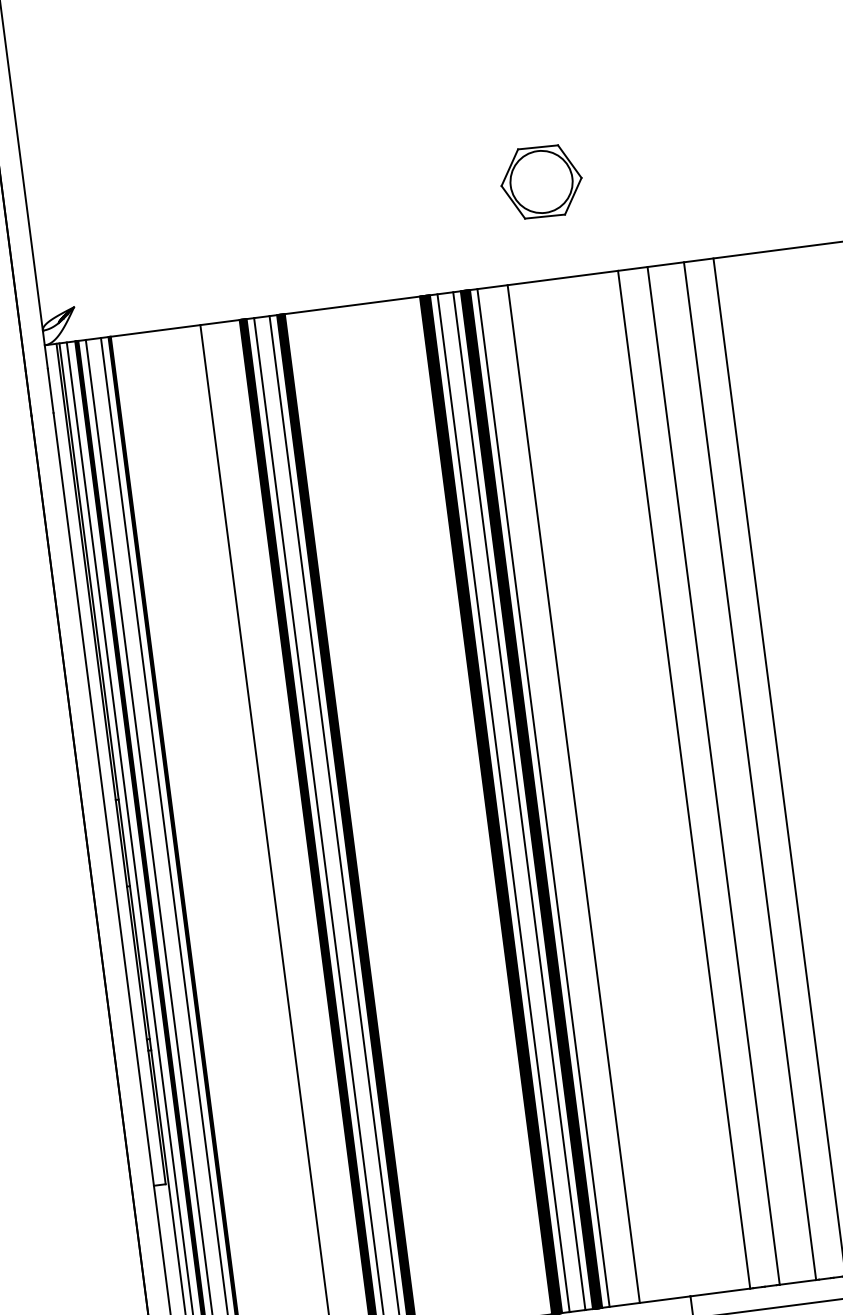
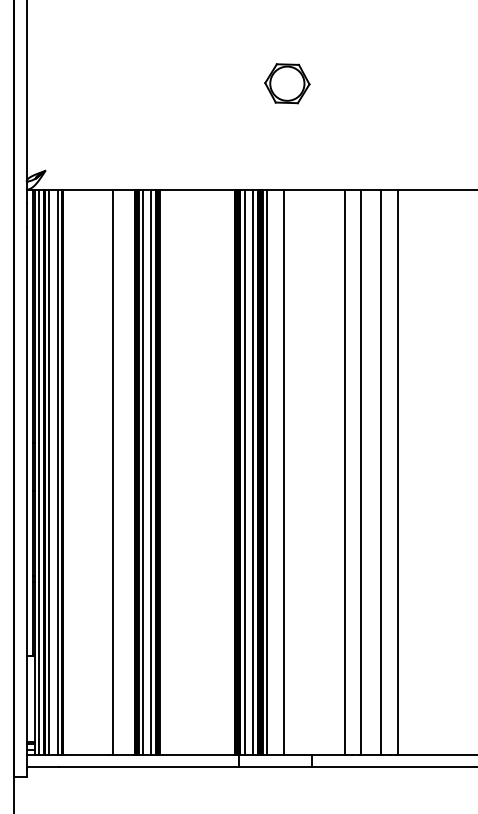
part: (541, 181) -> (287, 83), moved

